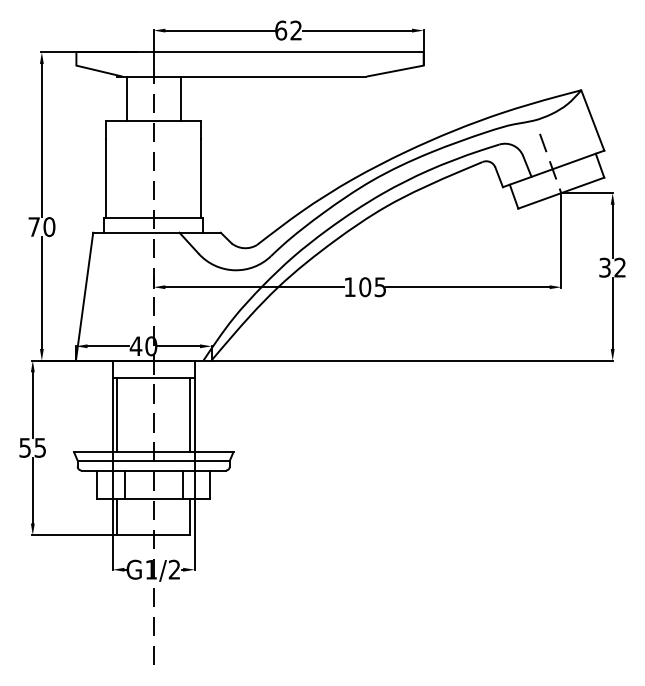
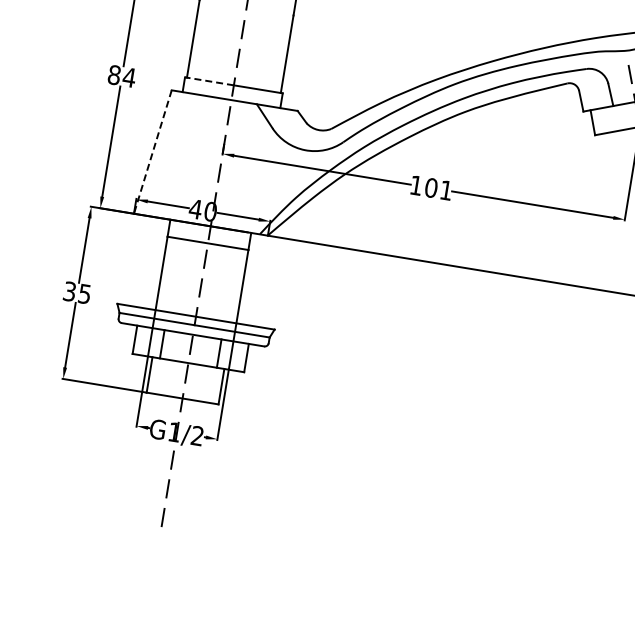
line: (129, 217) -> (209, 81), solid -> dashed
text: (41, 226) -> (121, 75), 70 -> 84
text: (379, 287) -> (445, 190), 105 -> 101
line: (84, 296) -> (152, 151), solid -> dashed
line: (117, 414) -> (166, 273), removed
line: (190, 414) -> (238, 285), removed
text: (25, 447) -> (70, 291), 55 -> 35

